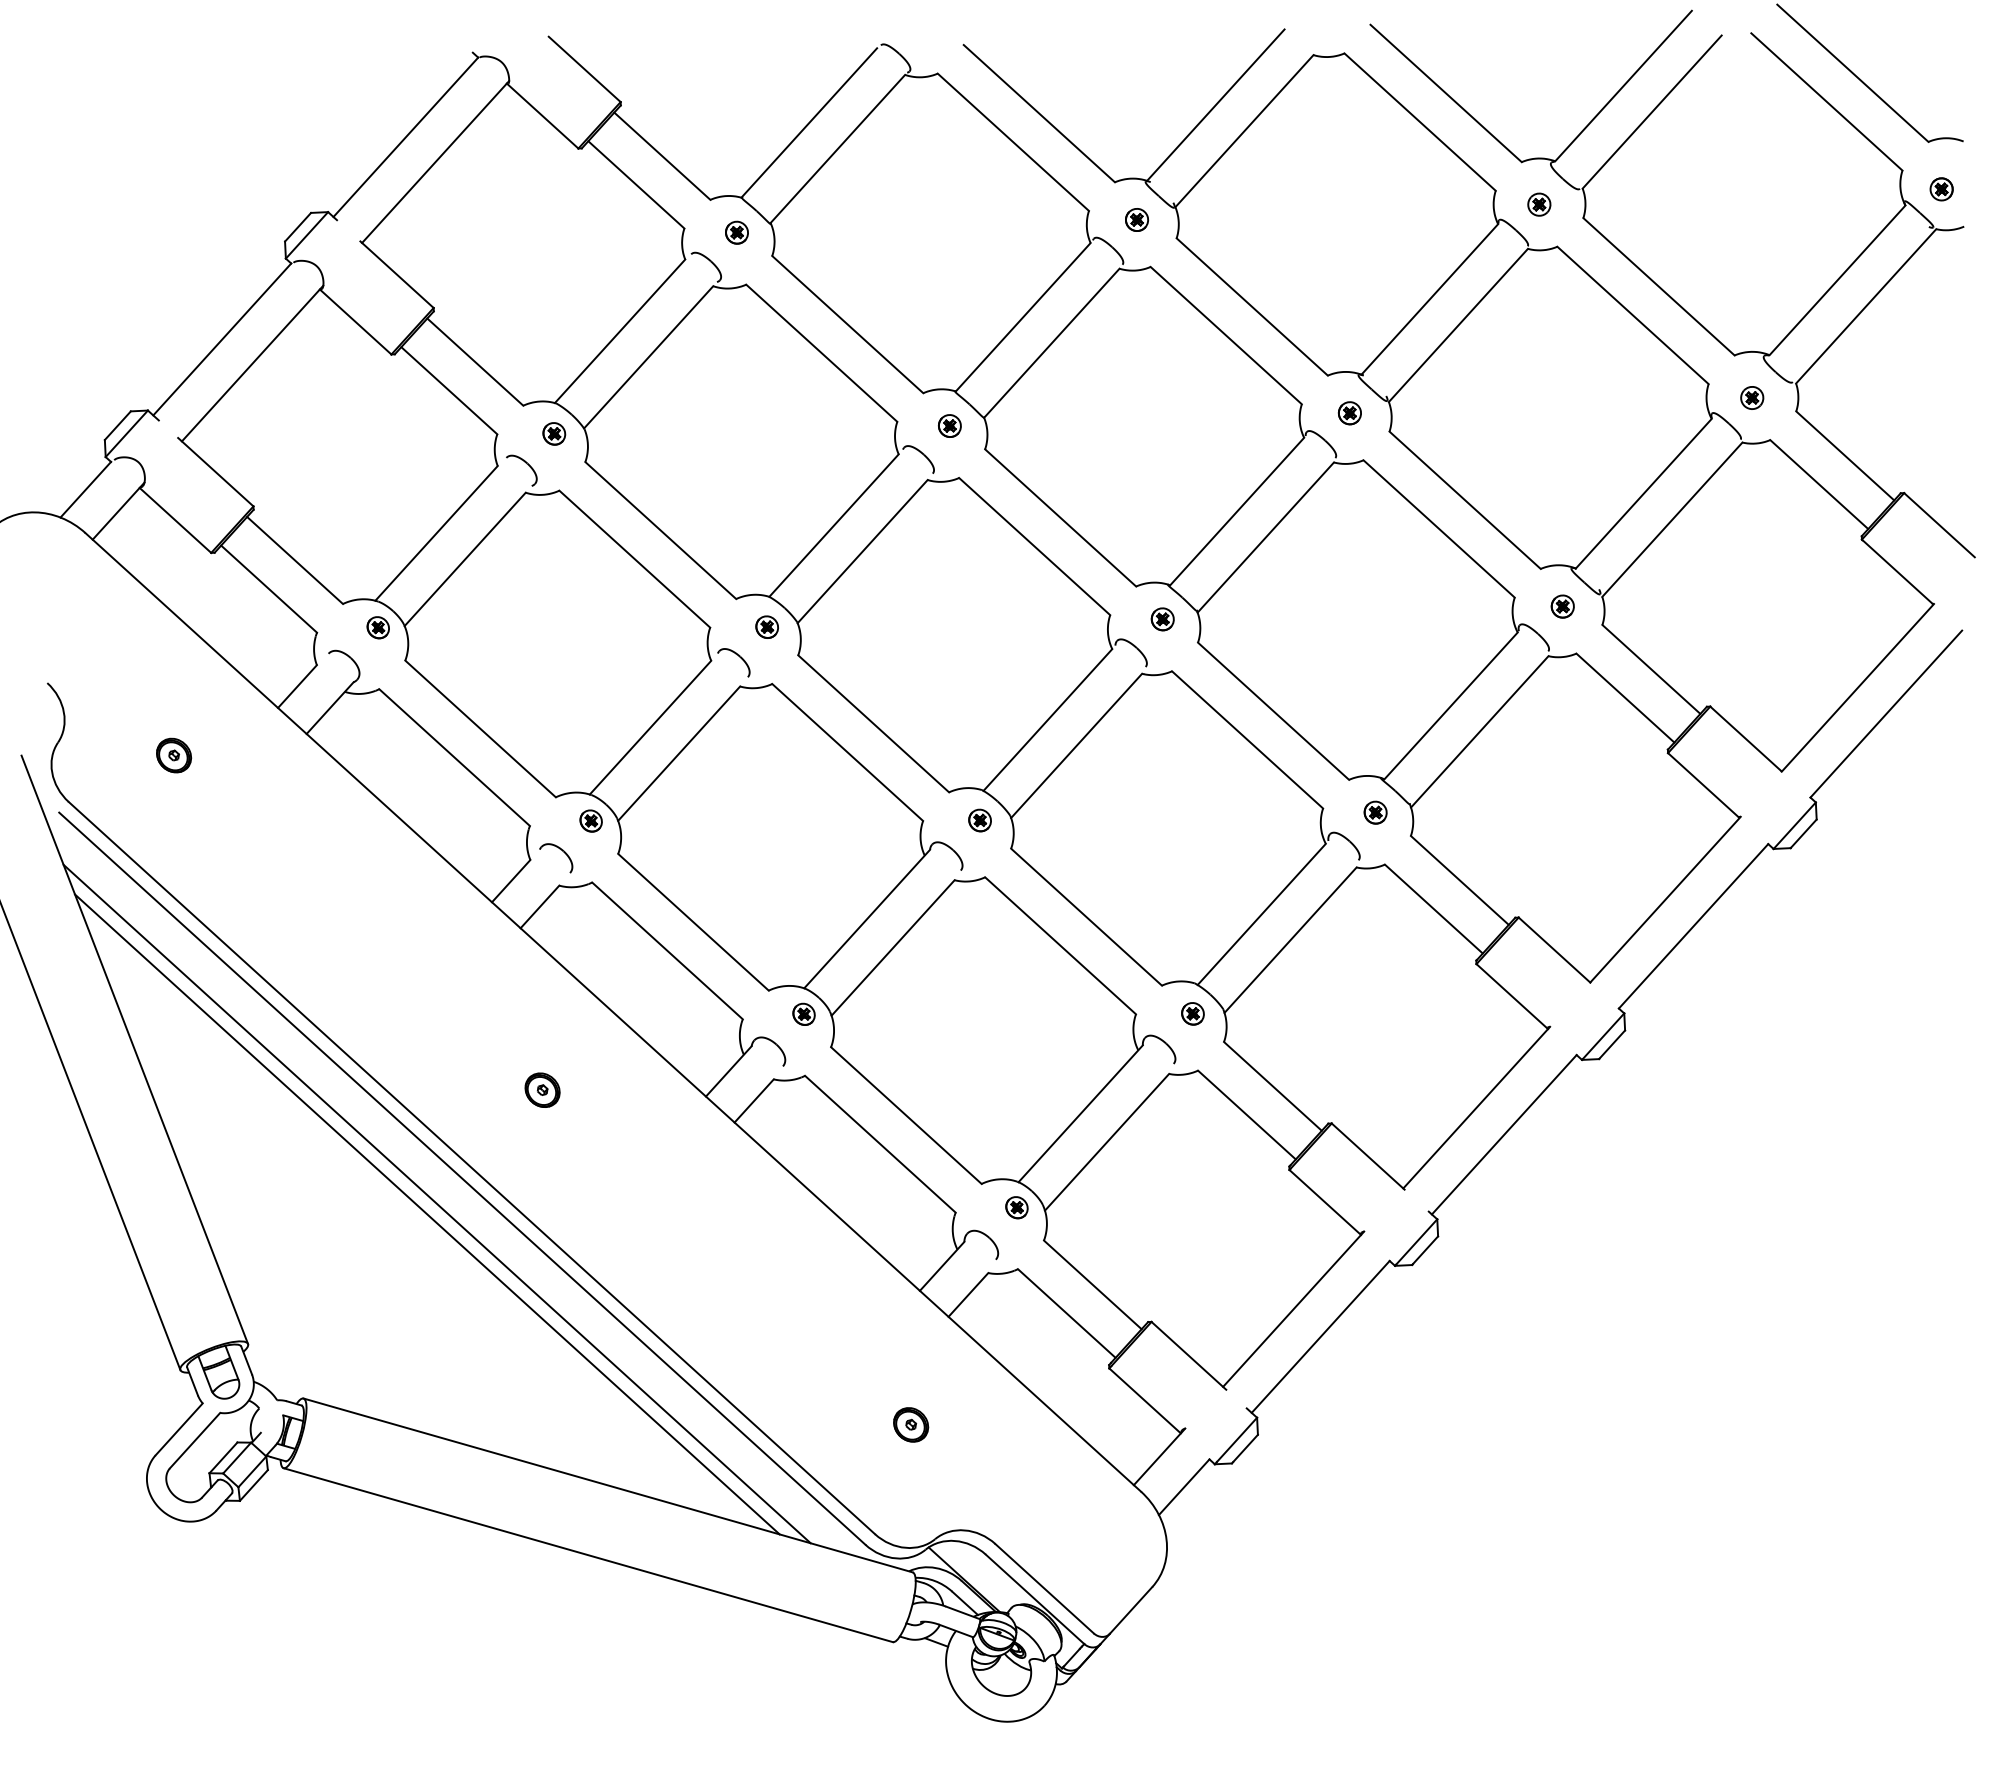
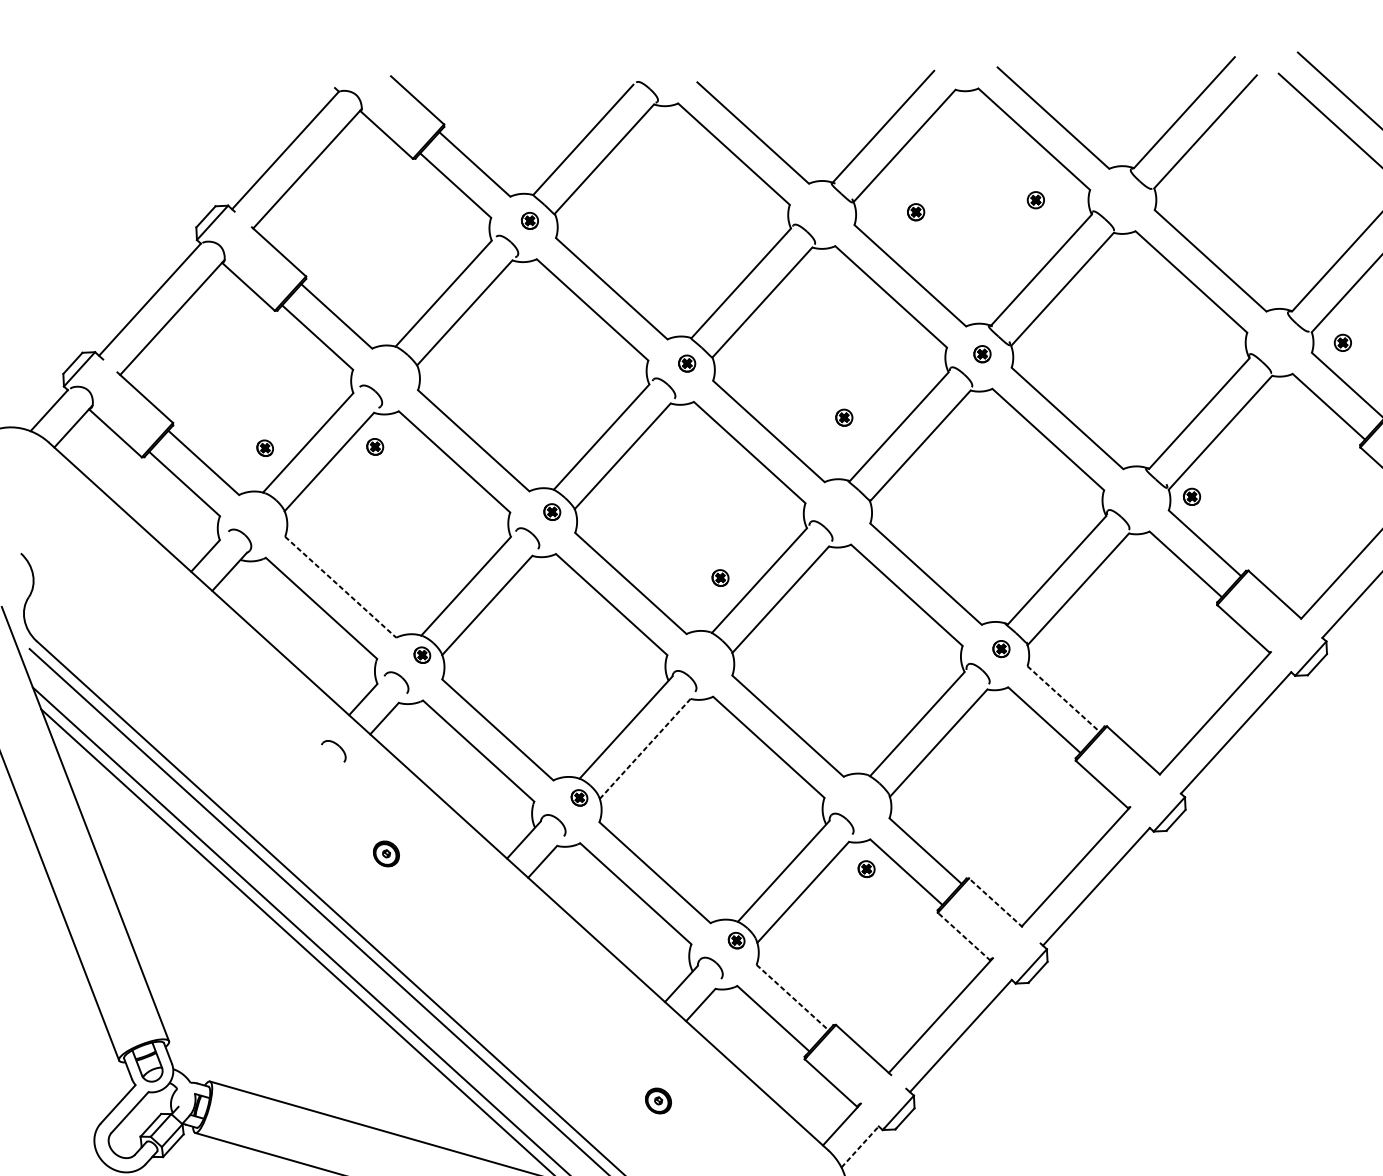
part: (1539, 204) -> (1036, 200), moved
part: (1136, 219) -> (915, 211), moved
part: (1752, 397) -> (1343, 342), moved
part: (554, 433) -> (375, 446), moved
part: (1562, 606) -> (1191, 496), moved
part: (1162, 619) -> (844, 417), moved
part: (377, 627) -> (264, 448), moved
line: (480, 728) -> (340, 586), solid -> dashed
part: (174, 755) -> (114, 606), removed
part: (979, 820) -> (720, 578), moved
line: (1460, 880) -> (1064, 699), solid -> dashed
part: (477, 944) -> (338, 746), added
line: (893, 947) -> (645, 748), solid -> dashed
part: (1192, 1013) -> (866, 868), moved
line: (1367, 1156) -> (995, 902), solid -> dashed
line: (1324, 1202) -> (963, 936), solid -> dashed
line: (1092, 1284) -> (792, 997), solid -> dashed
line: (1184, 1487) -> (860, 1147), solid -> dashed

